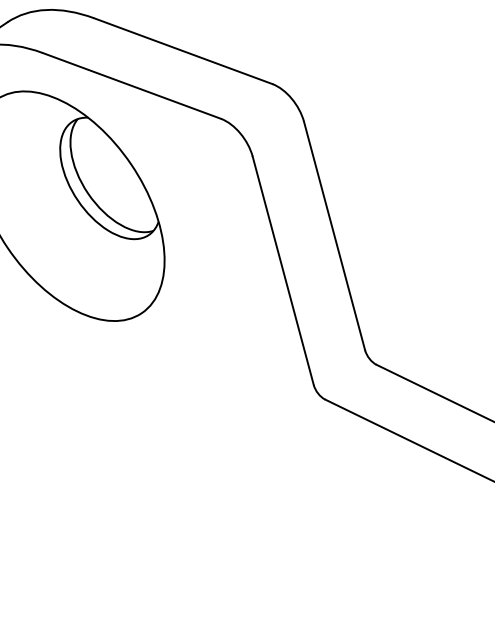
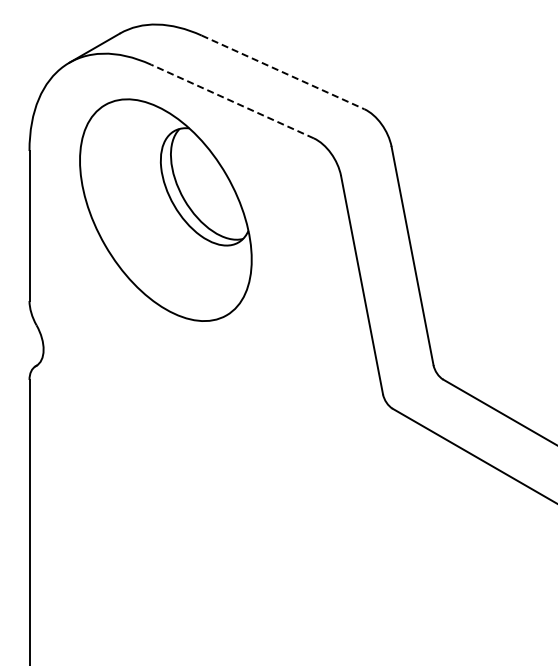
line: (183, 51) -> (283, 72), solid -> dashed
line: (131, 85) -> (232, 101), solid -> dashed

